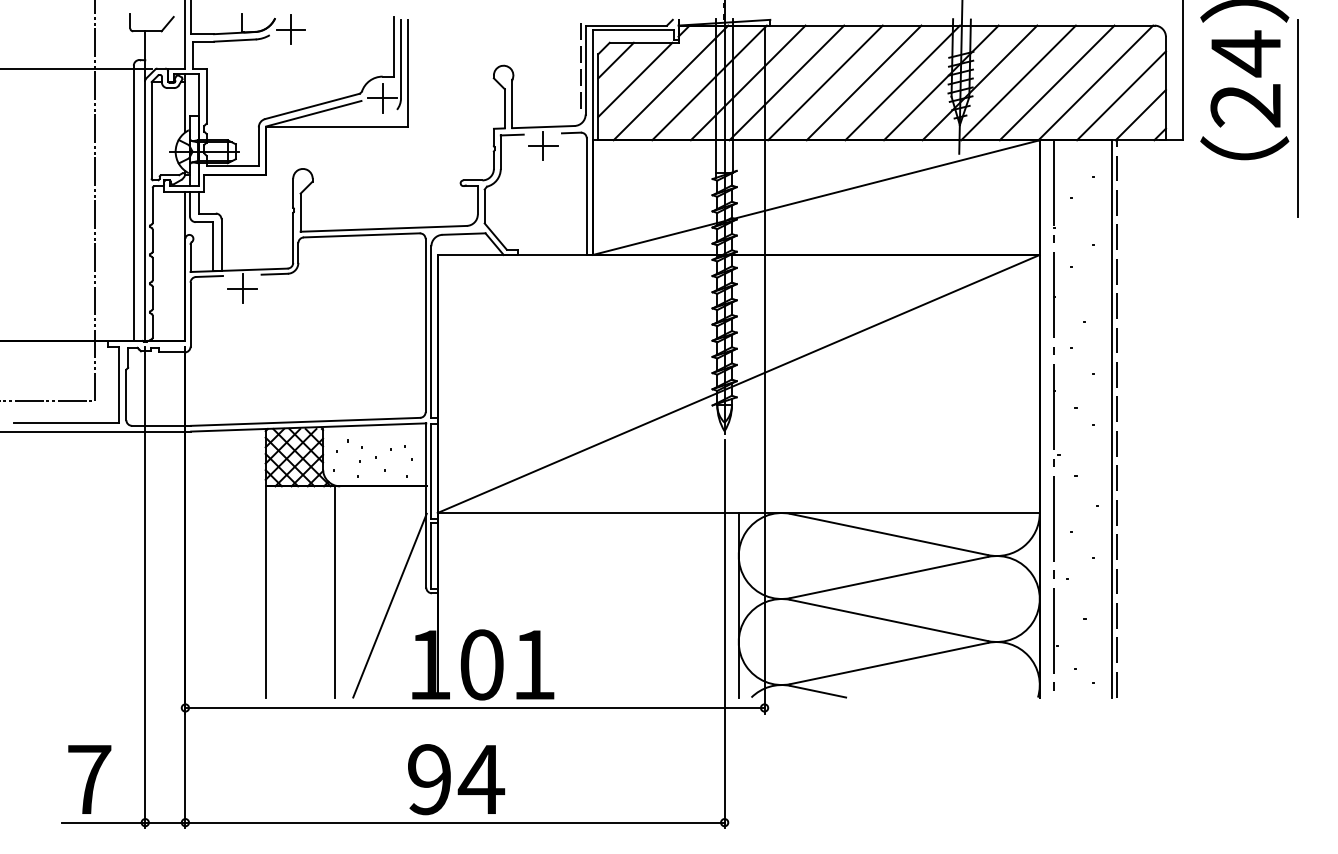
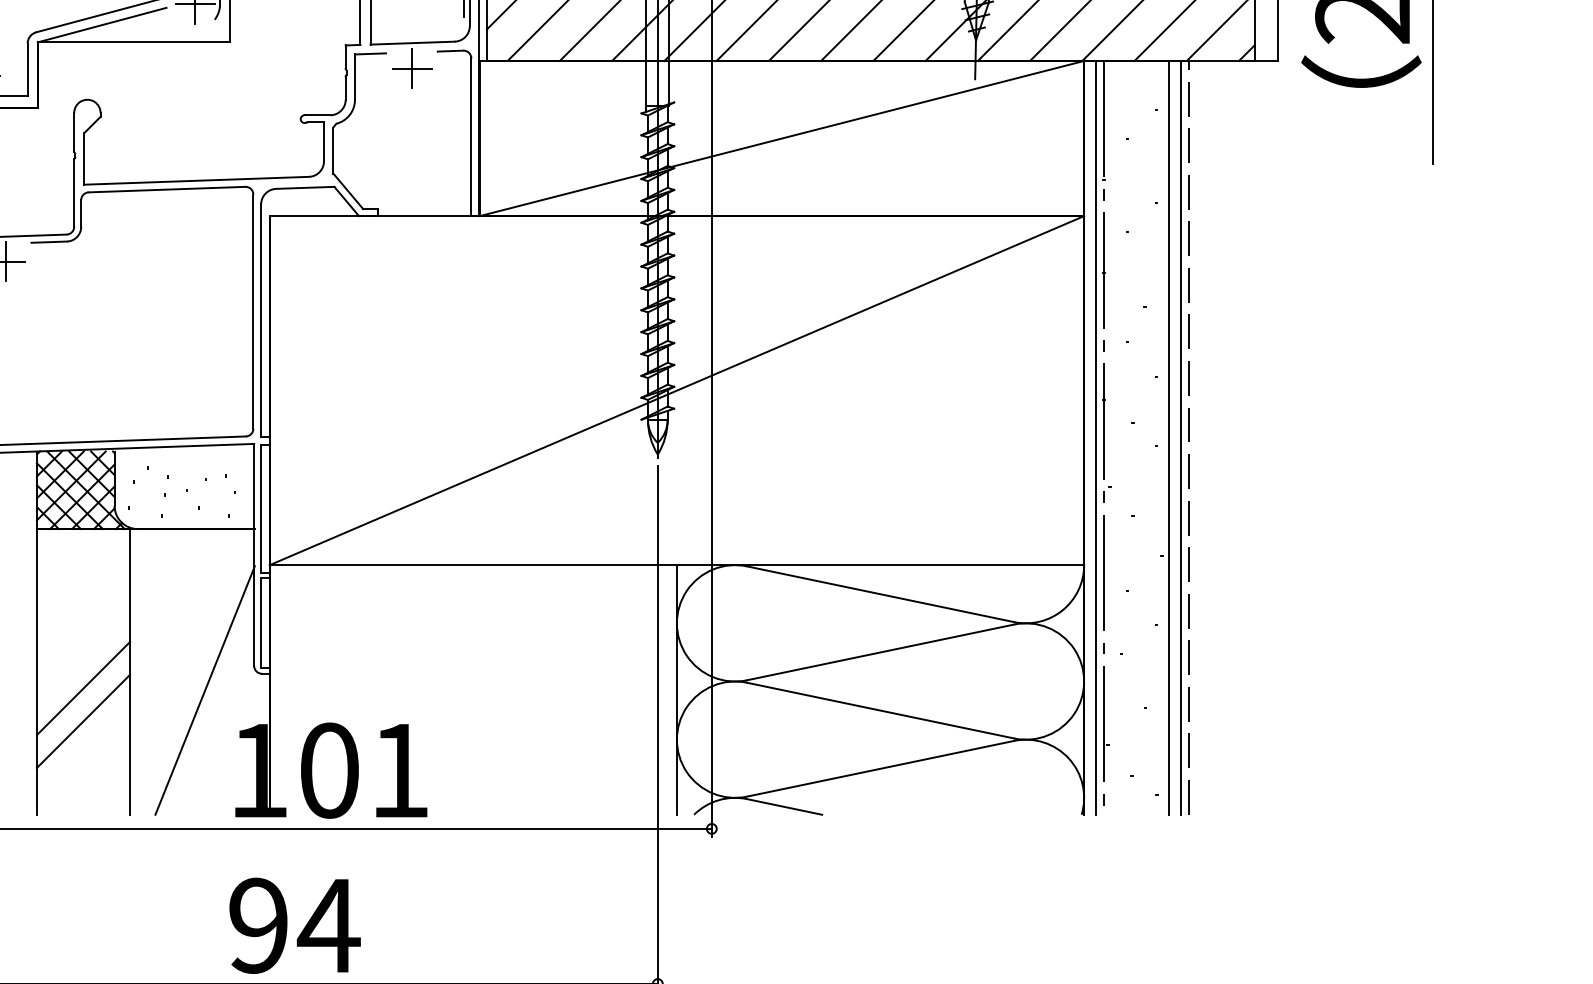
line: (1048, 418) -> (1095, 437), added
line: (1102, 418) -> (1168, 437), added
line: (299, 603) -> (82, 687), added
line: (299, 628) -> (82, 721), added

